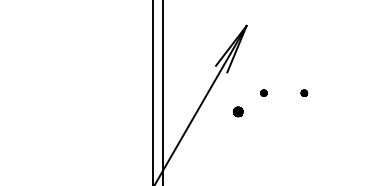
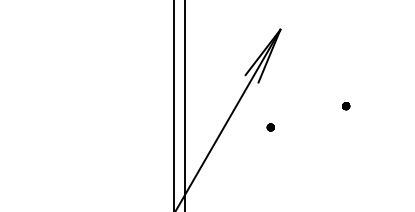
part: (264, 93) -> (300, 106), removed
part: (237, 111) -> (270, 127), size x0.62

